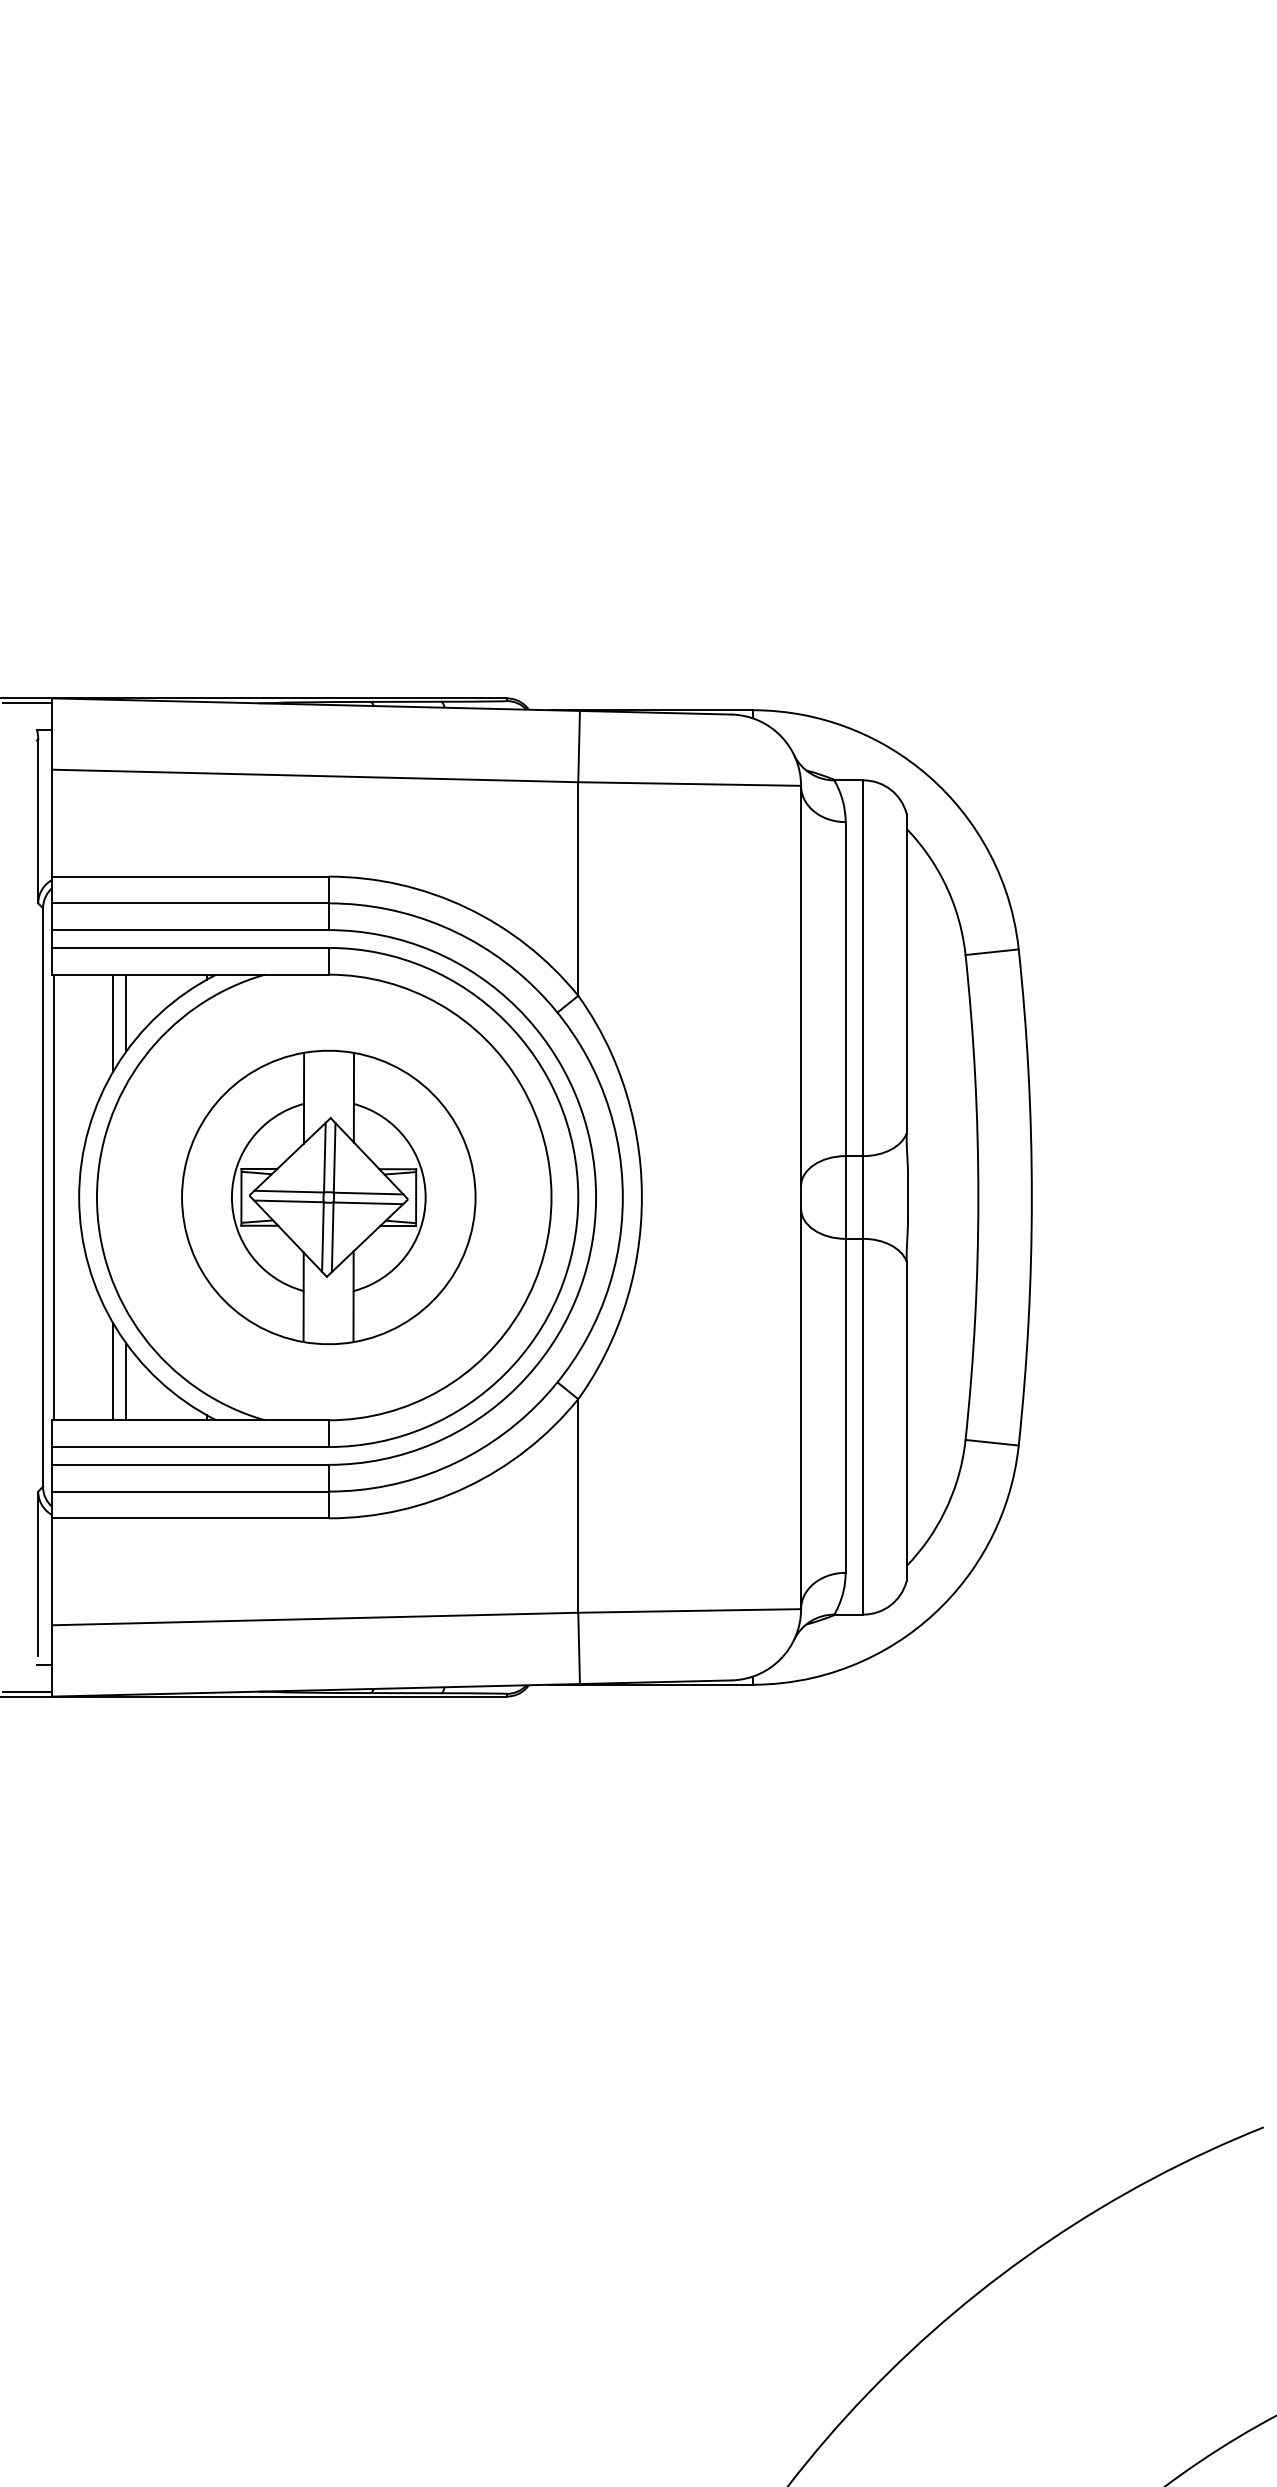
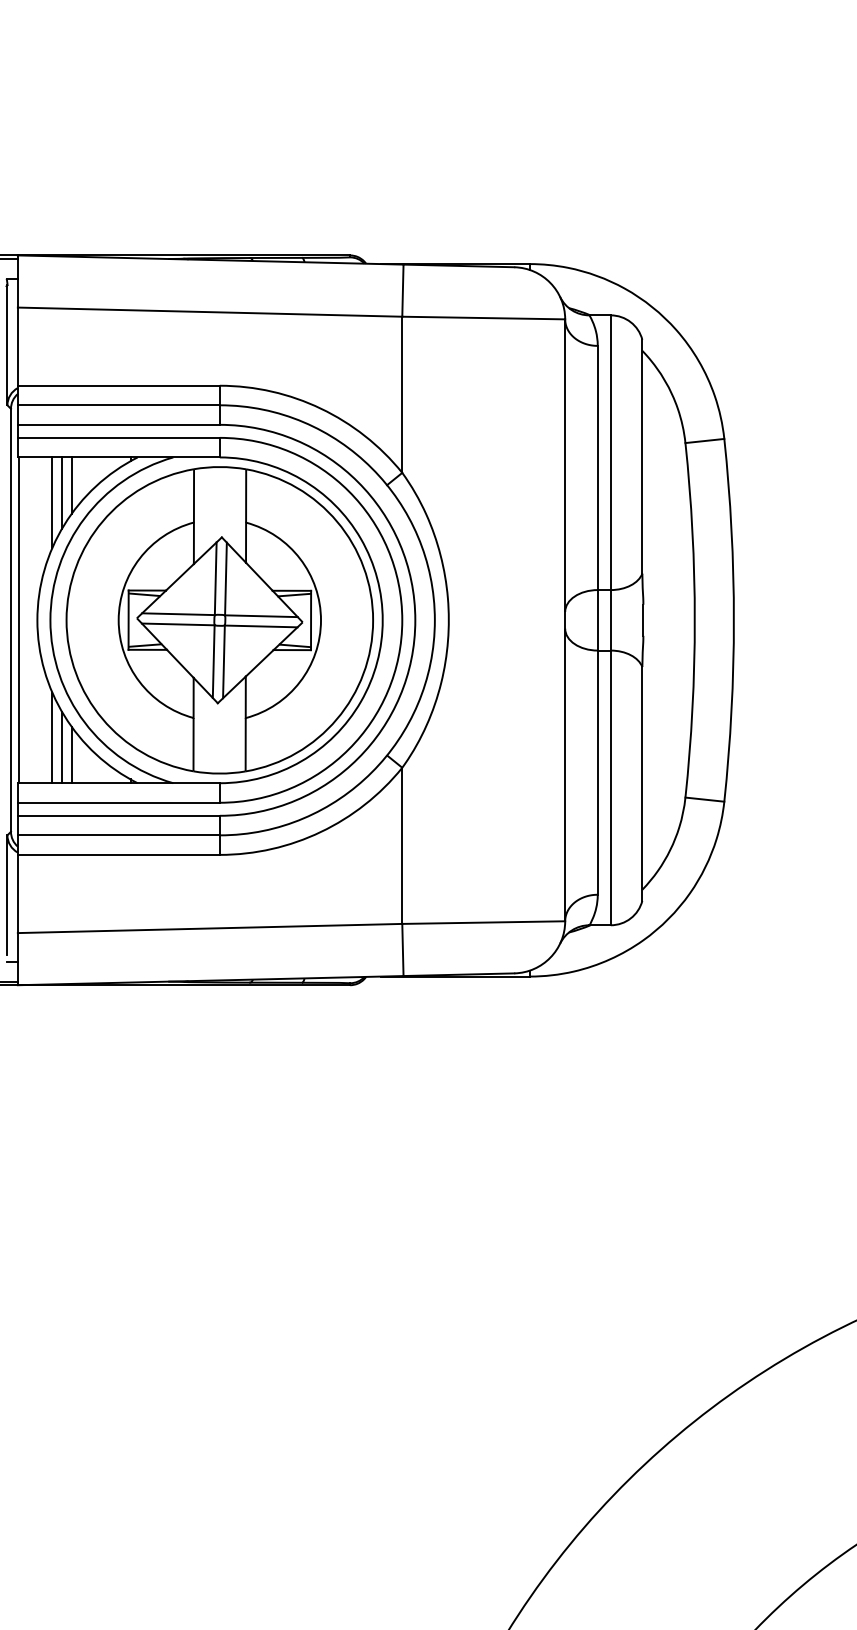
line: (99, 1036) -> (52, 502), added
part: (328, 1197) -> (219, 620), size x1.43
line: (99, 1358) -> (52, 738), added

